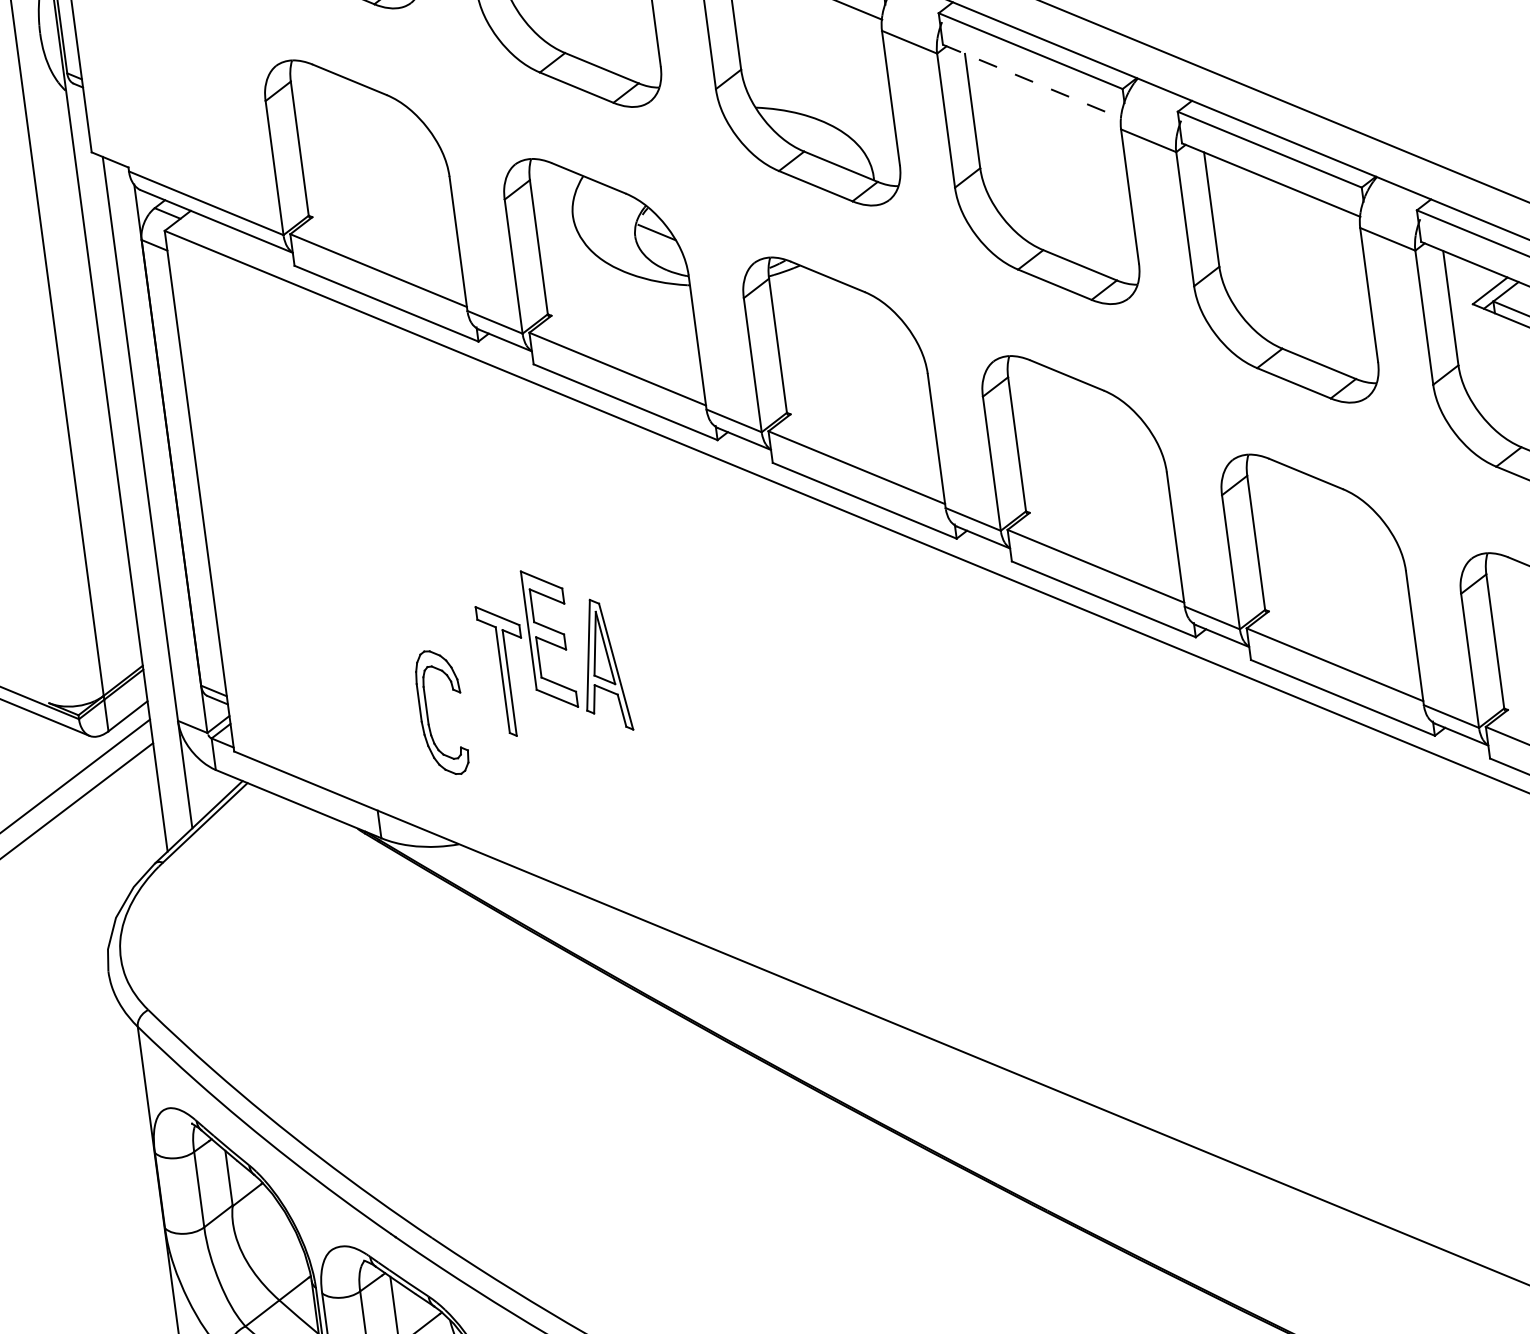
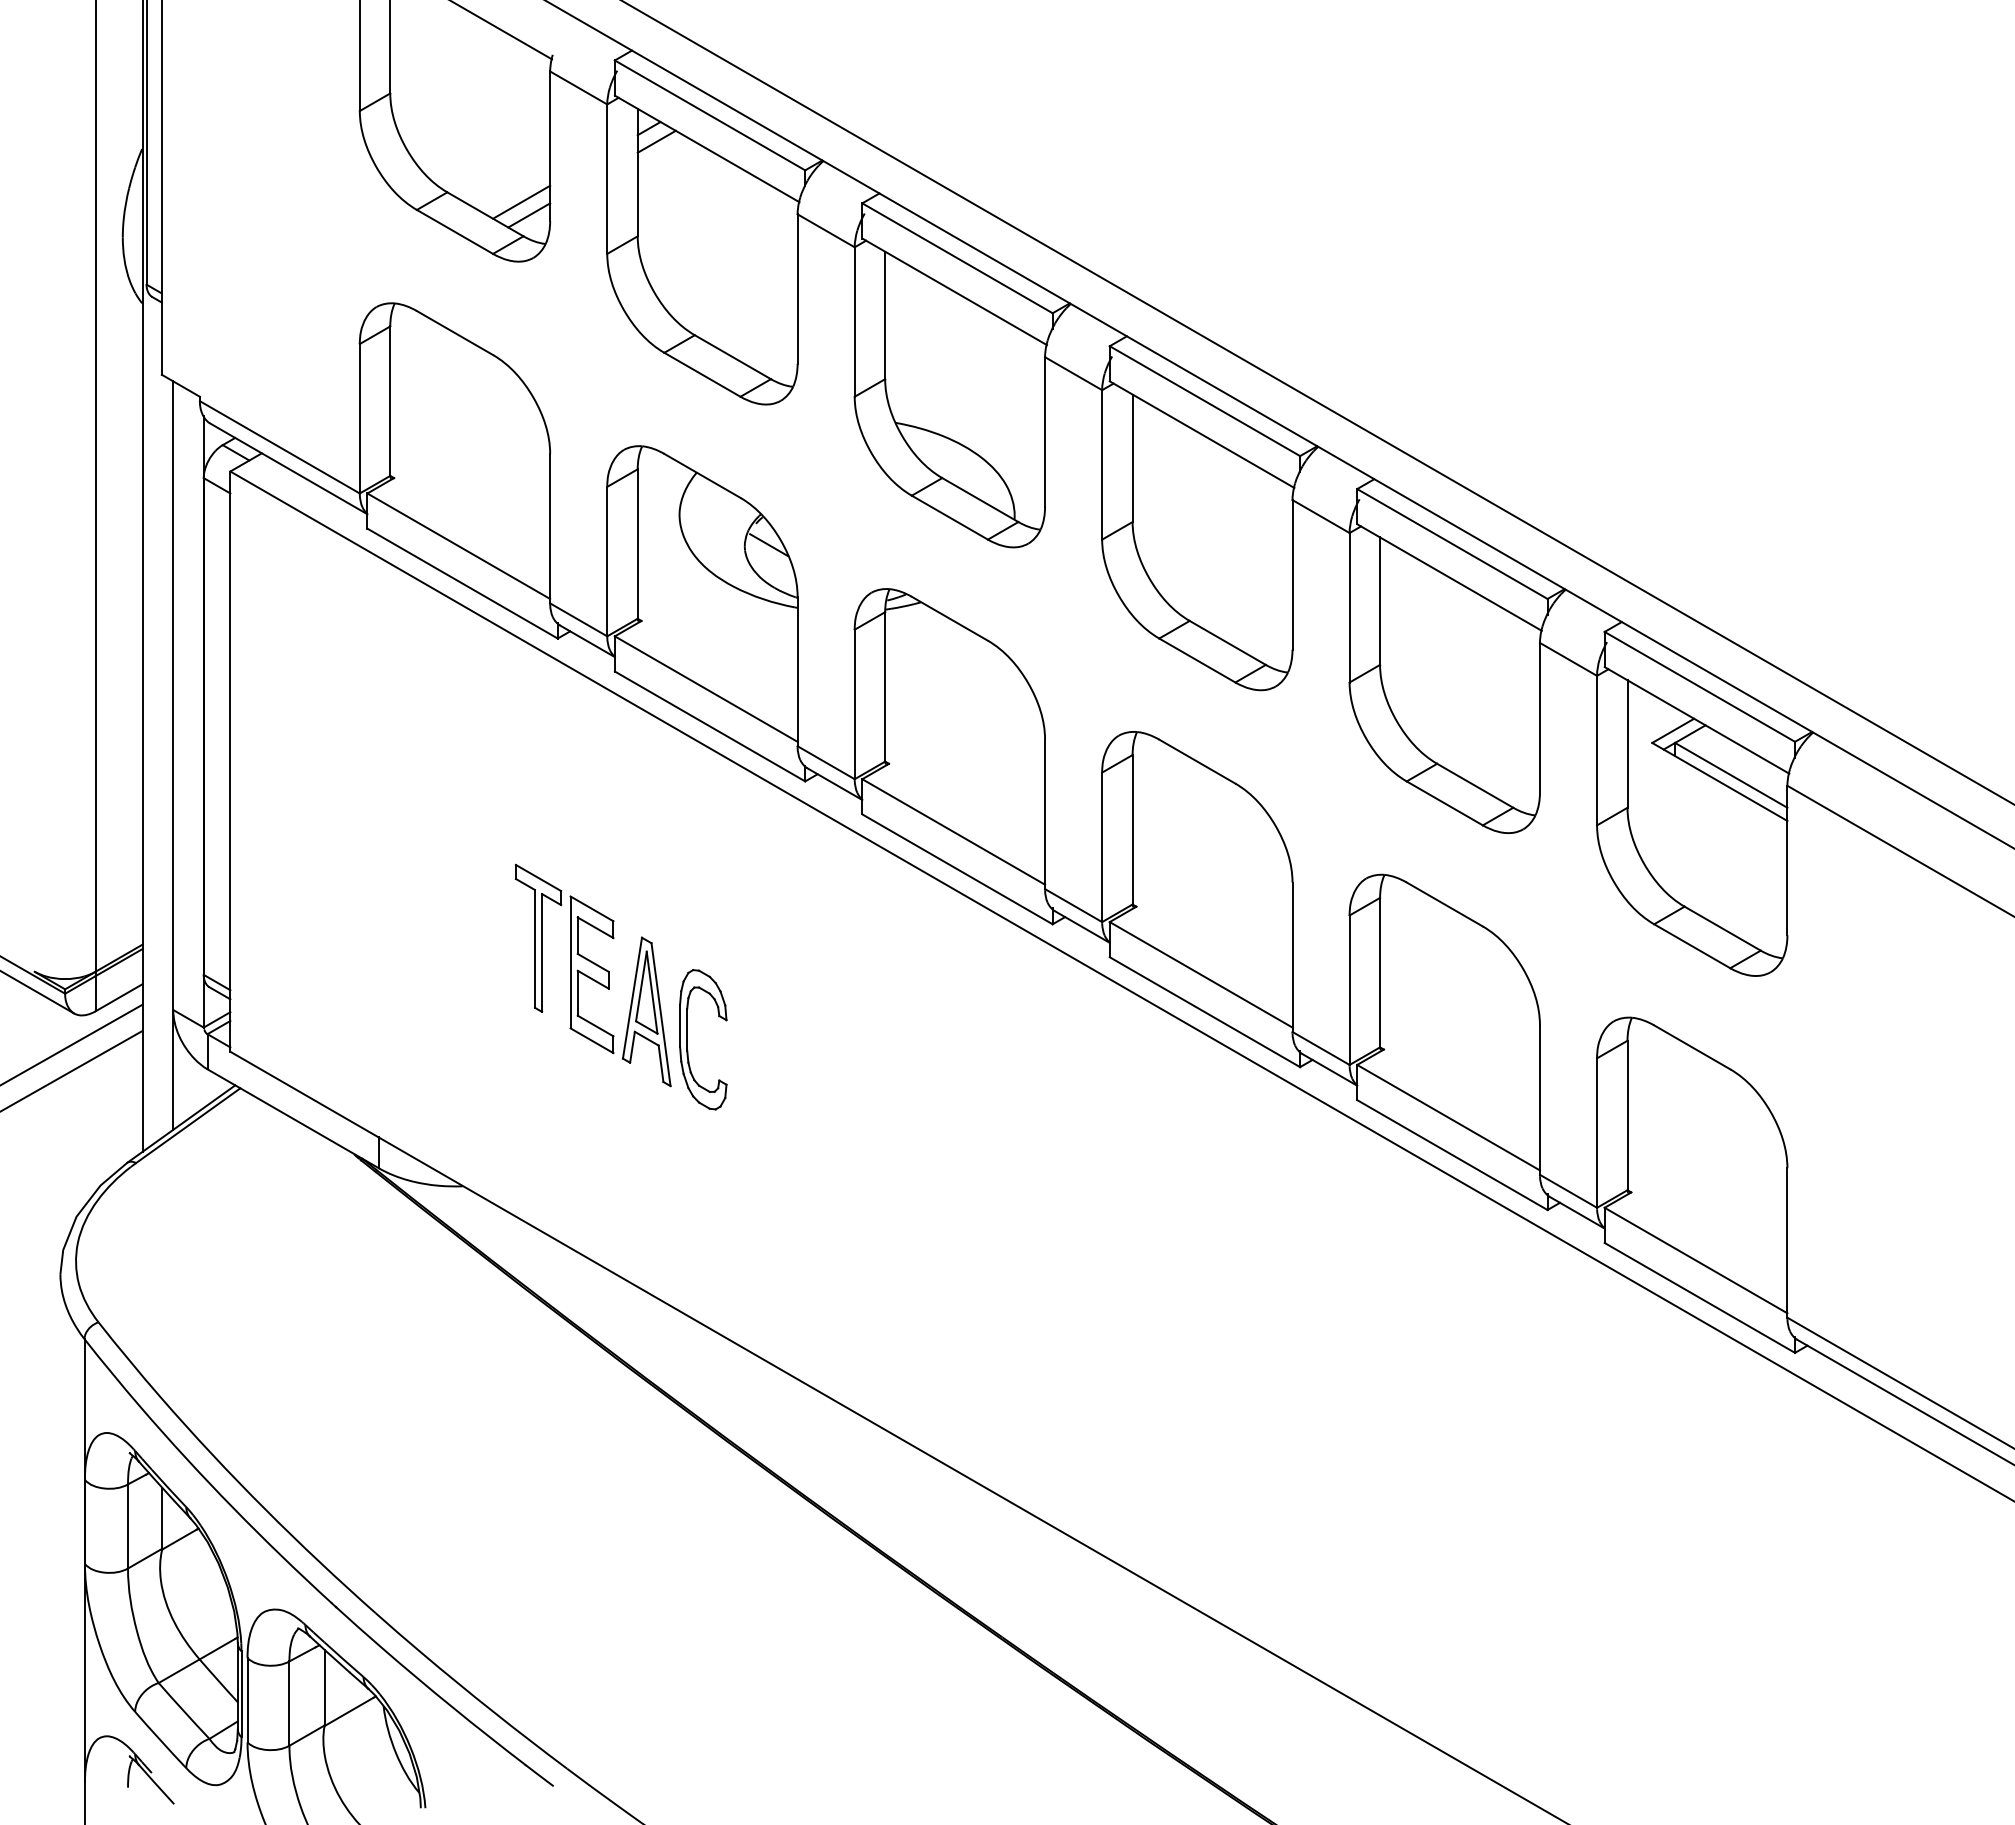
line: (1032, 81) -> (1202, 434), dashed -> solid
part: (504, 669) -> (538, 937), moved
part: (427, 714) -> (687, 1039), moved

